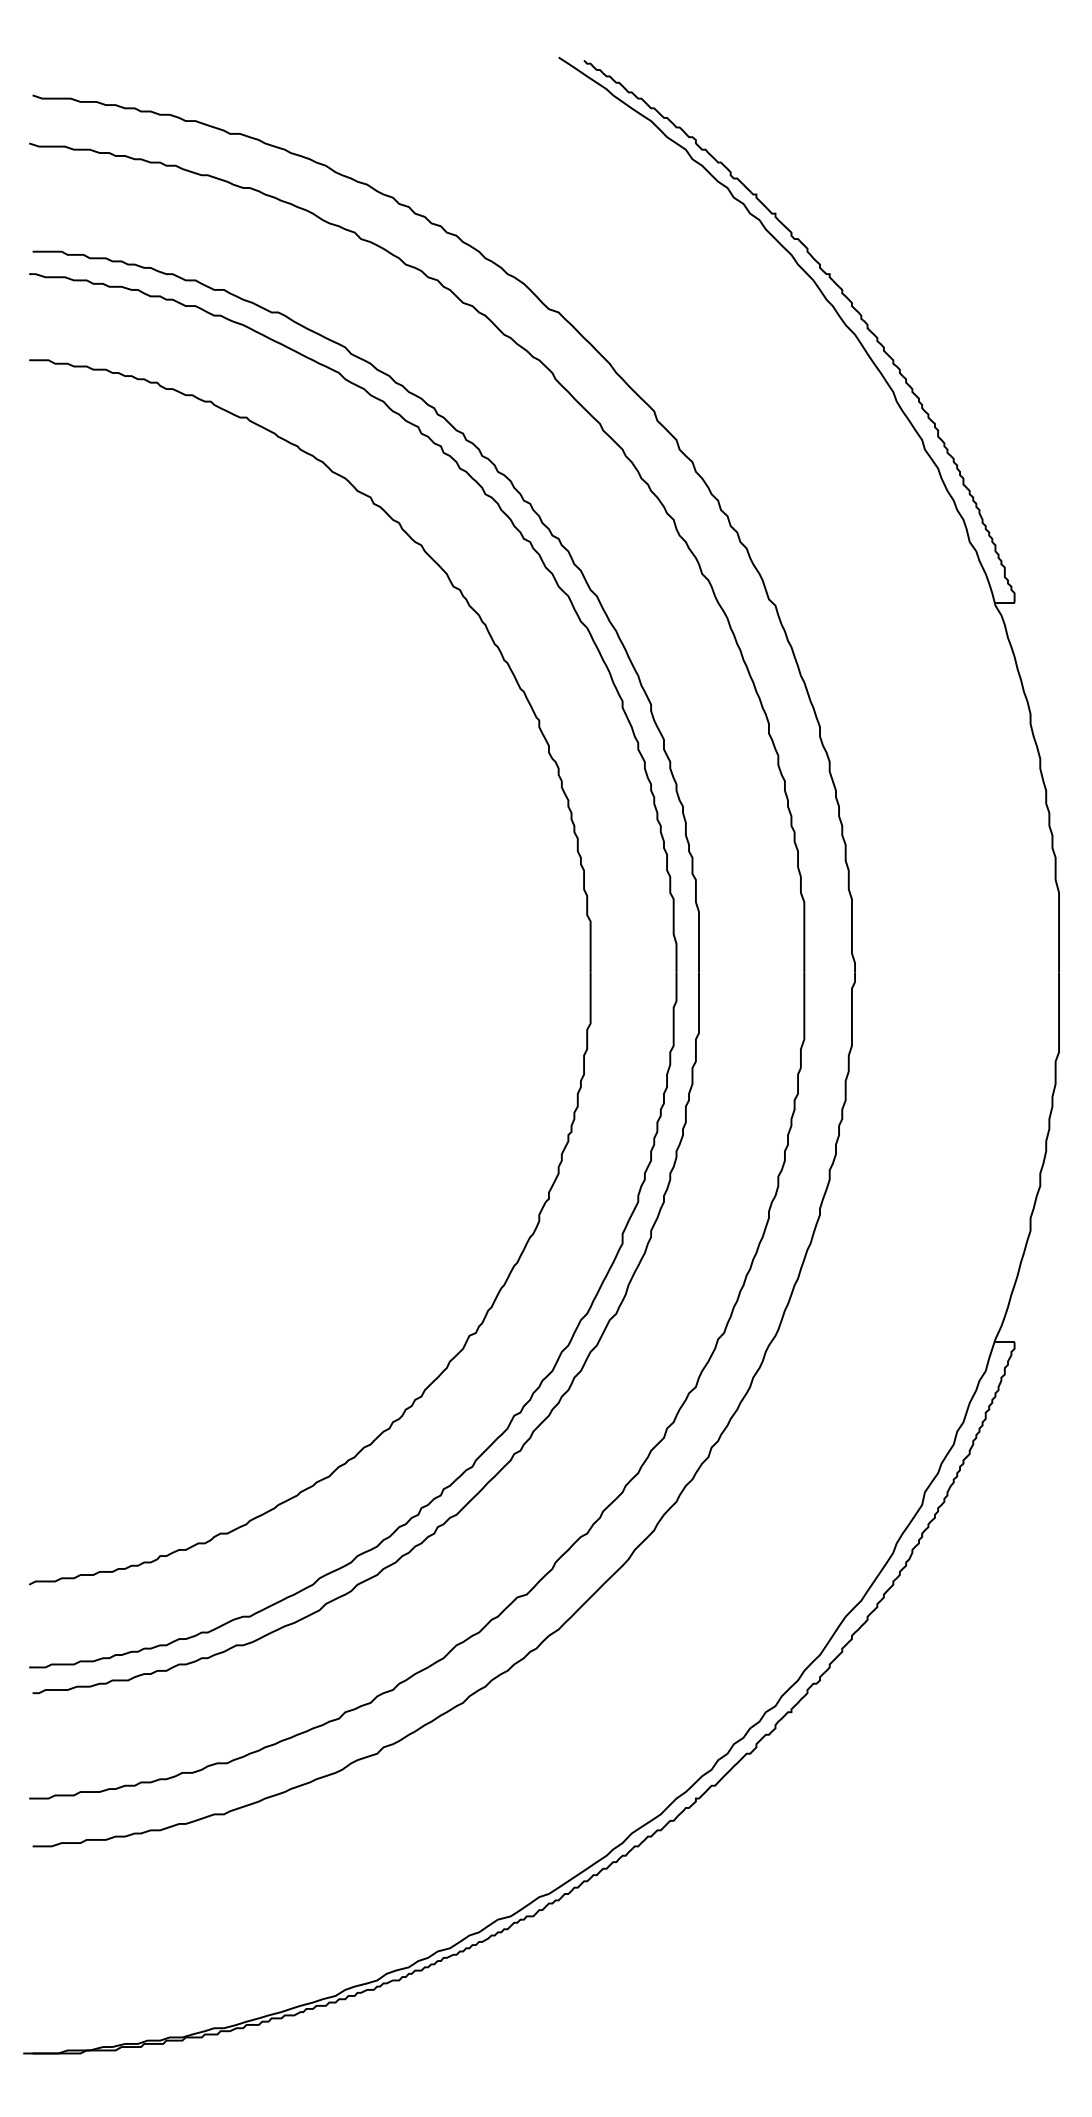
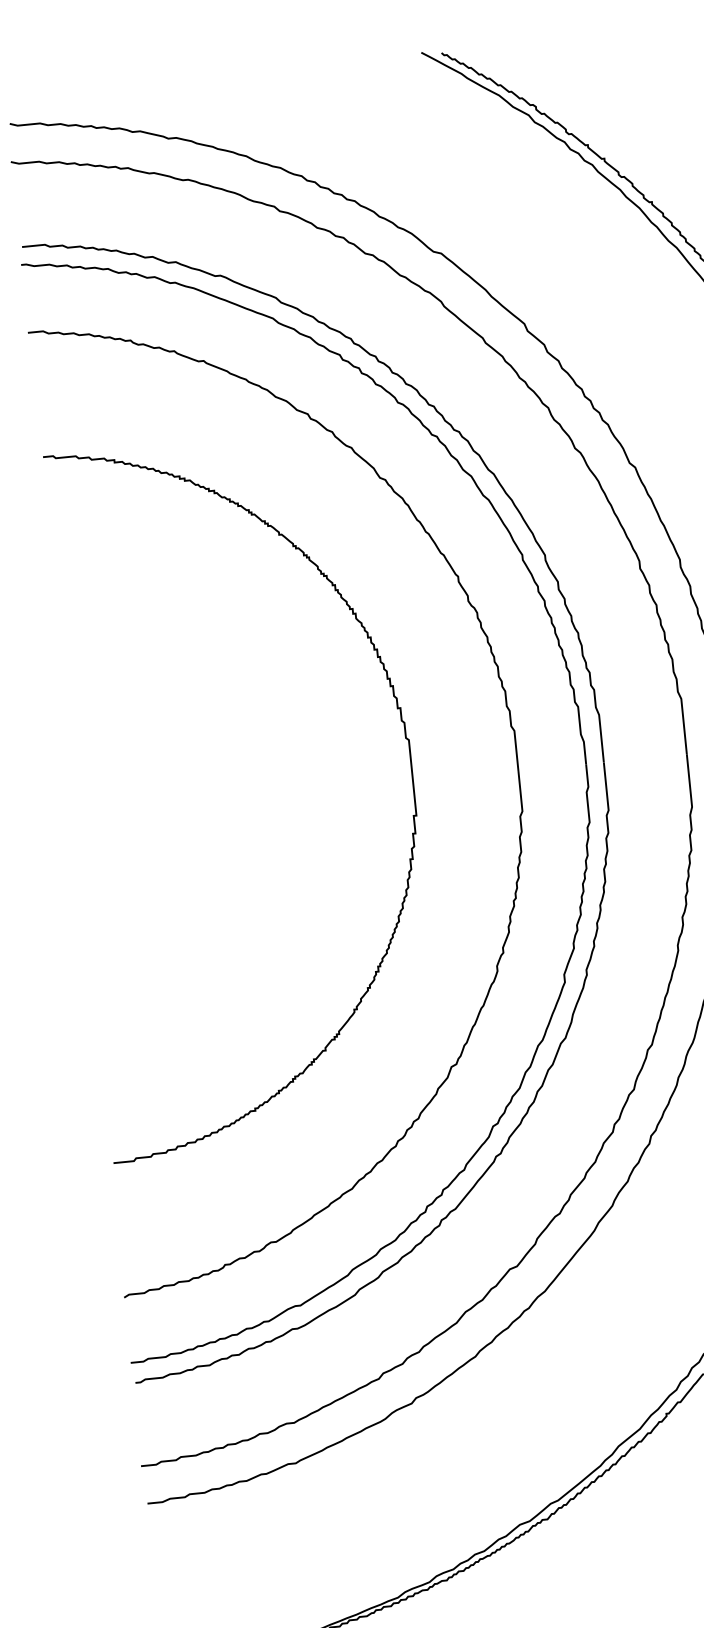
curve: (456, 966) -> (412, 776), added

